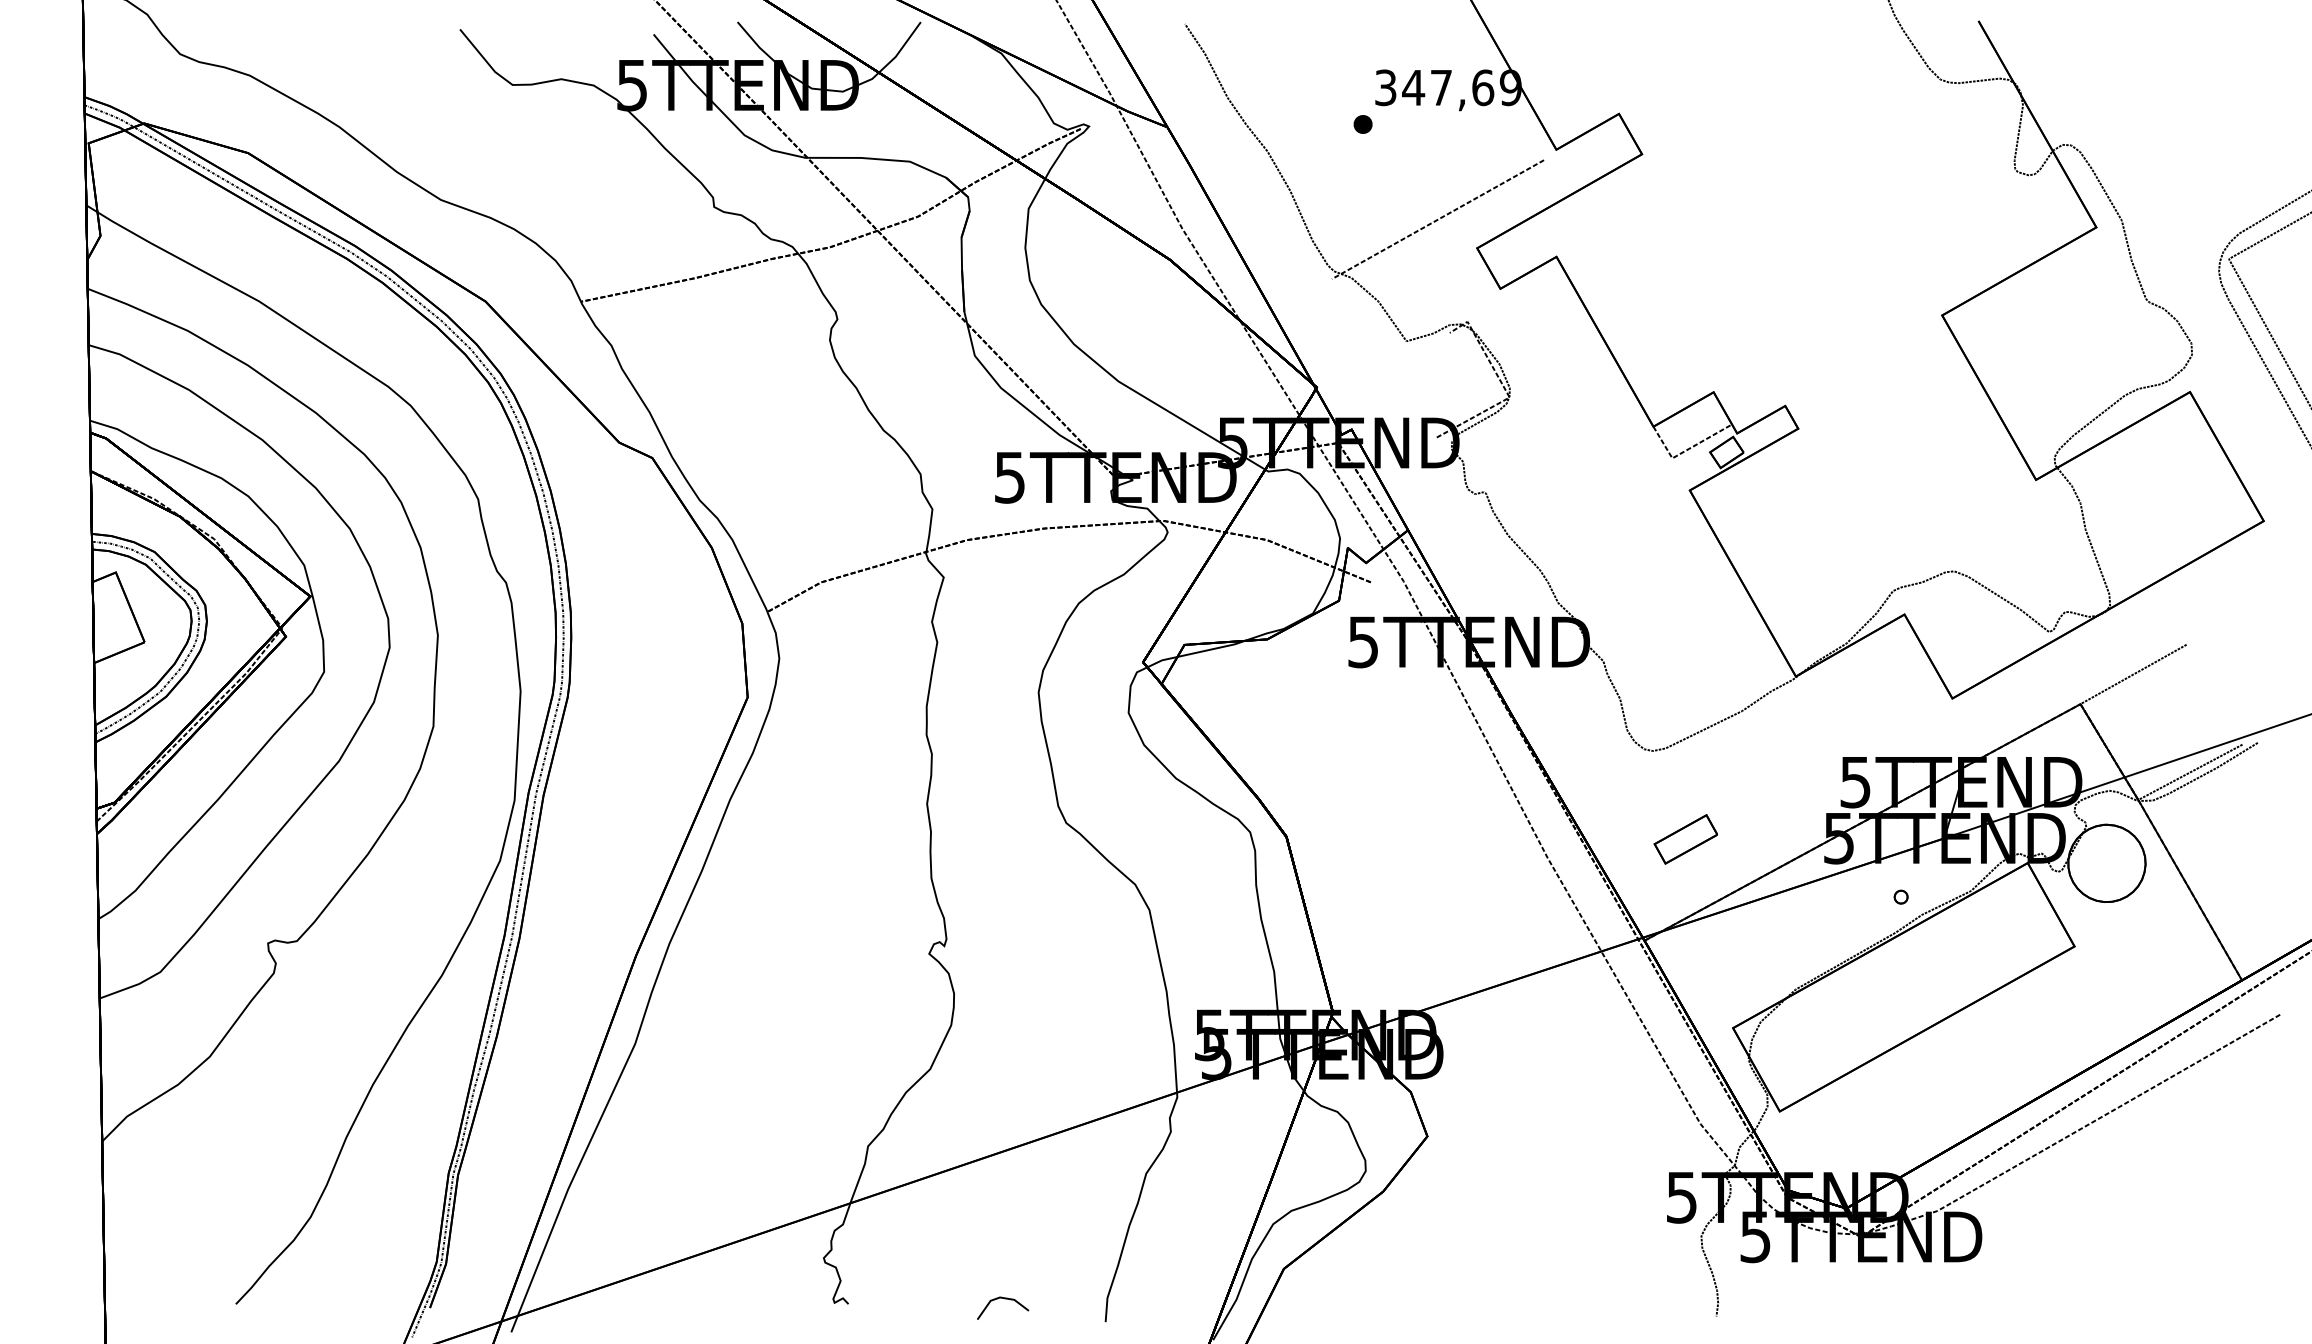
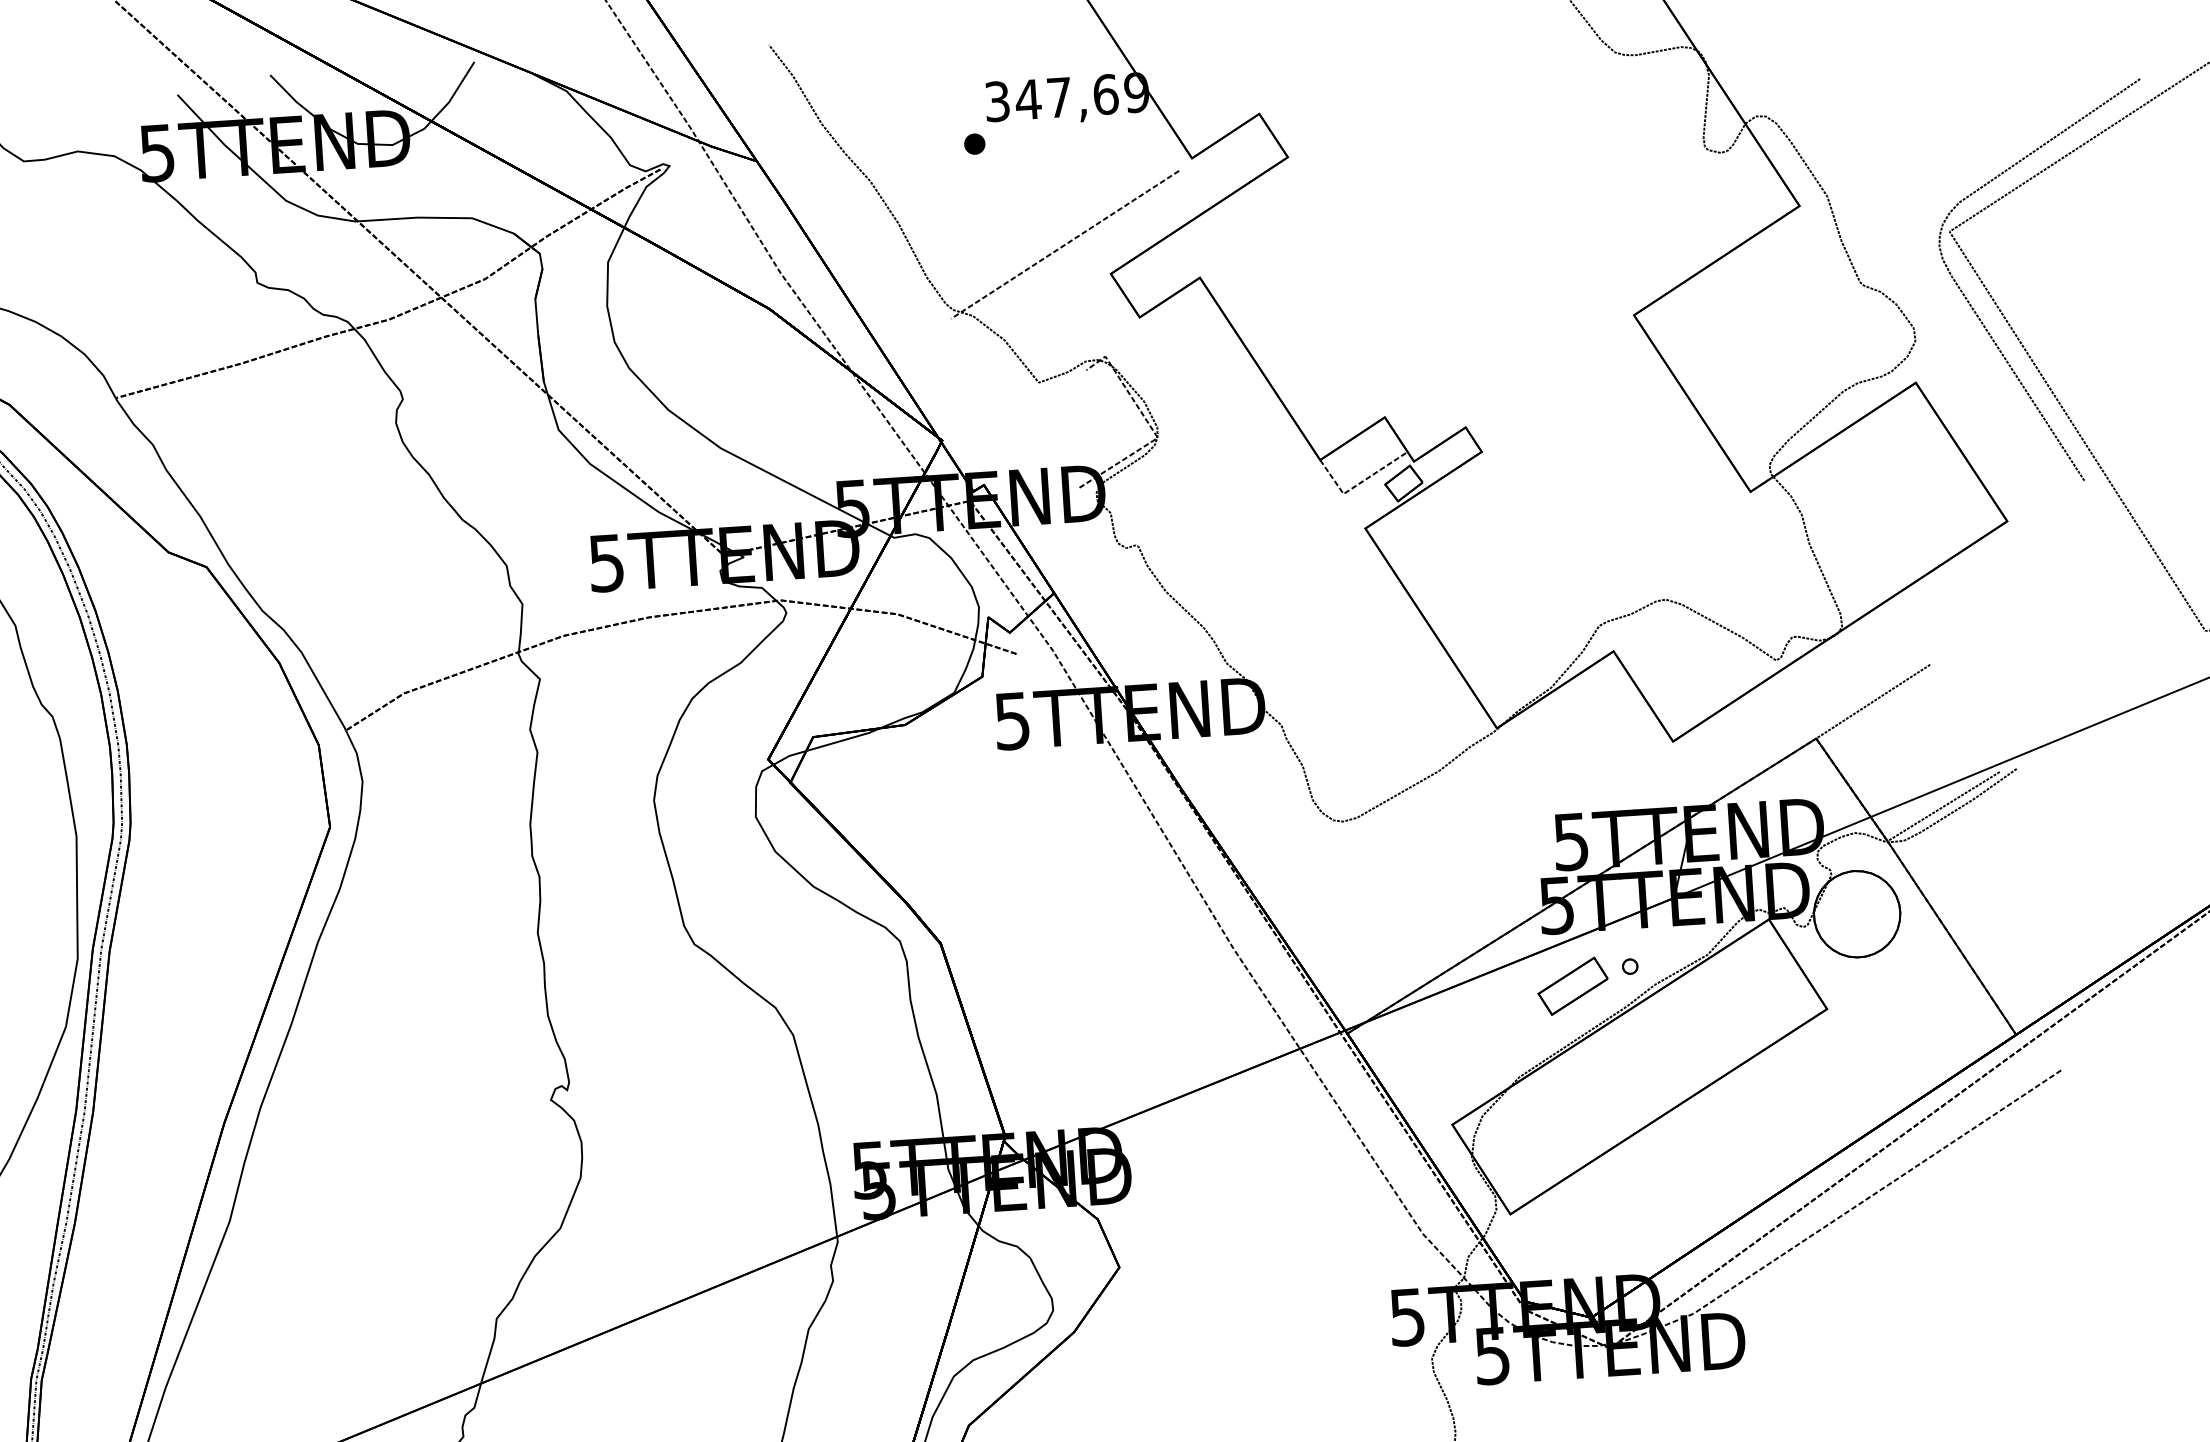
part: (1685, 839) -> (1572, 986), moved

